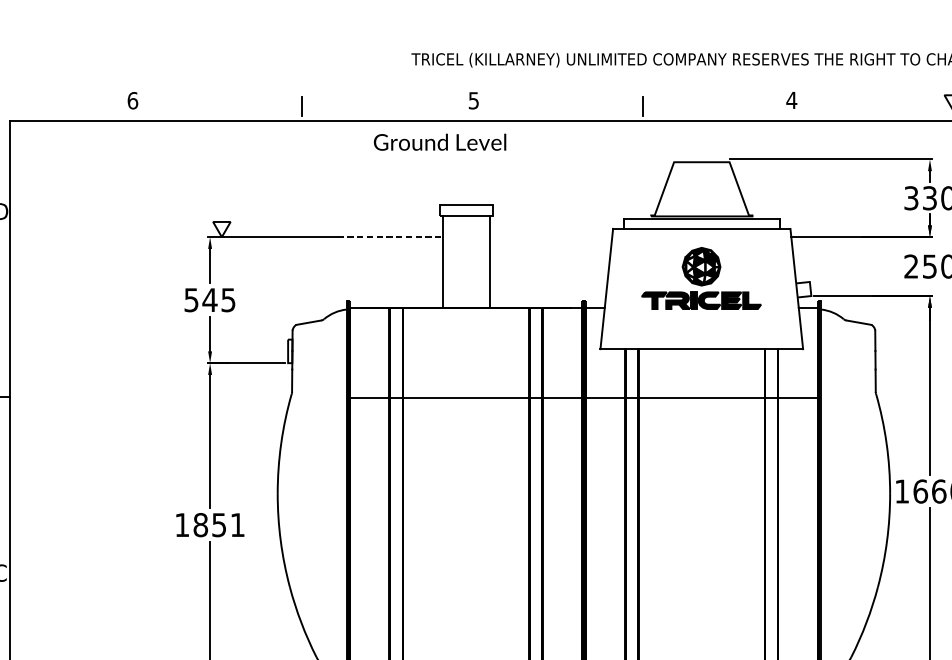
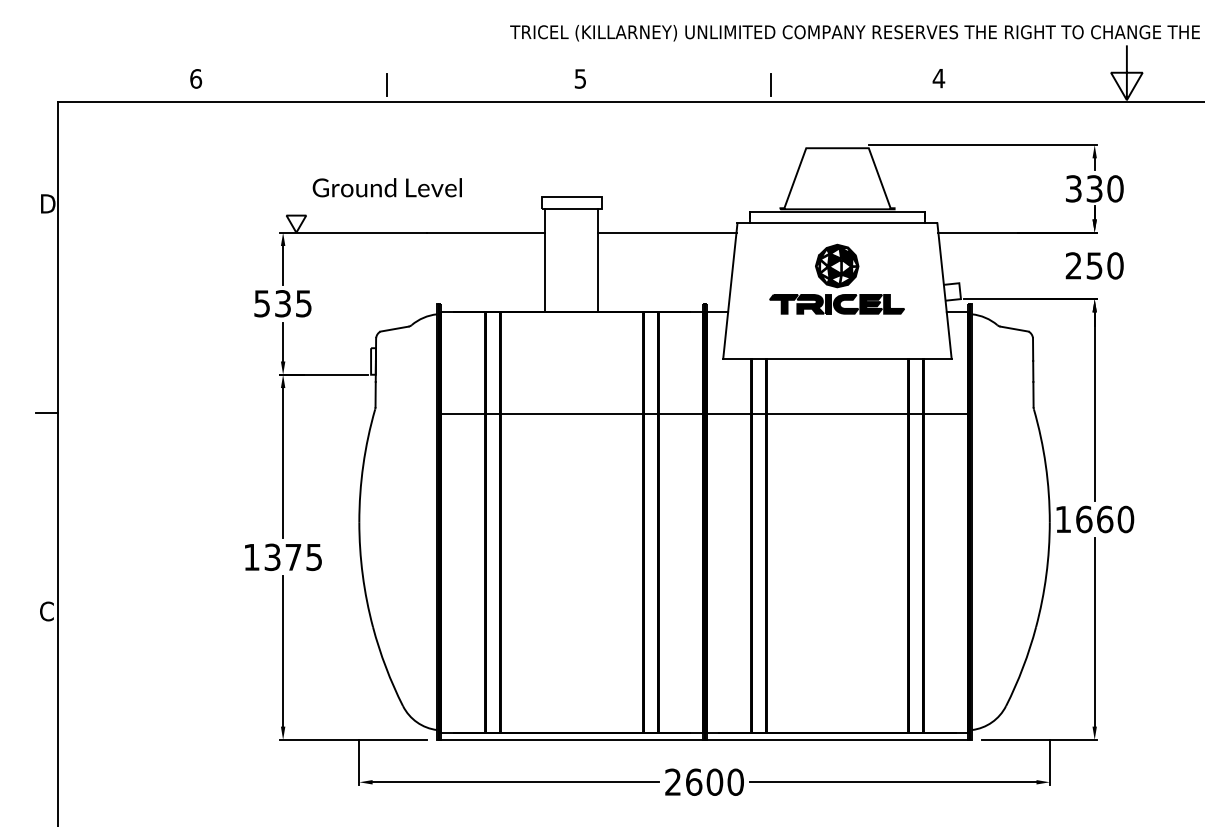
text: (439, 142) -> (386, 187), moved
line: (390, 236) -> (486, 232), dashed -> solid
line: (551, 236) -> (667, 232), added
text: (209, 299) -> (282, 303), 545 -> 535
text: (218, 525) -> (292, 557), 1851 -> 1375

